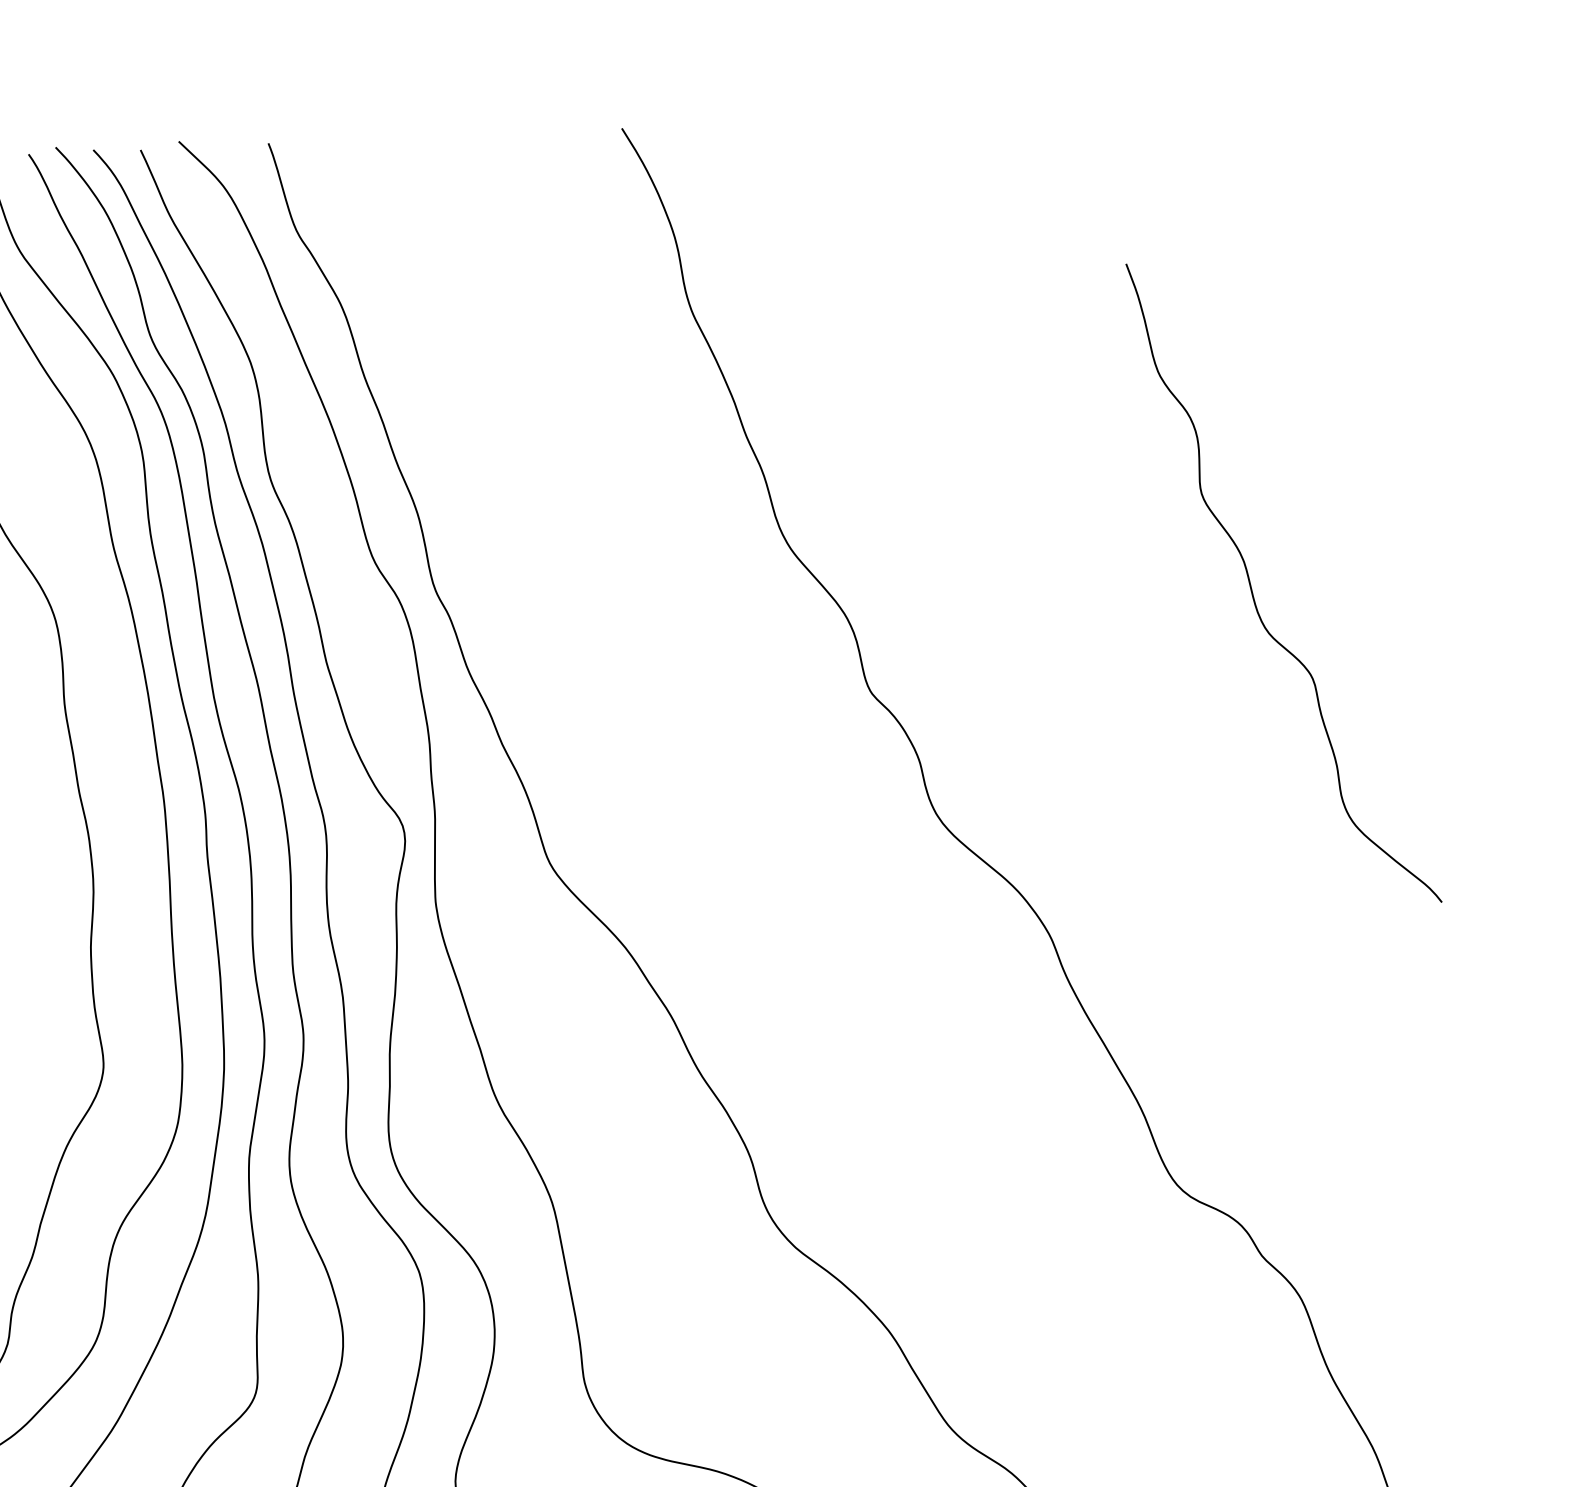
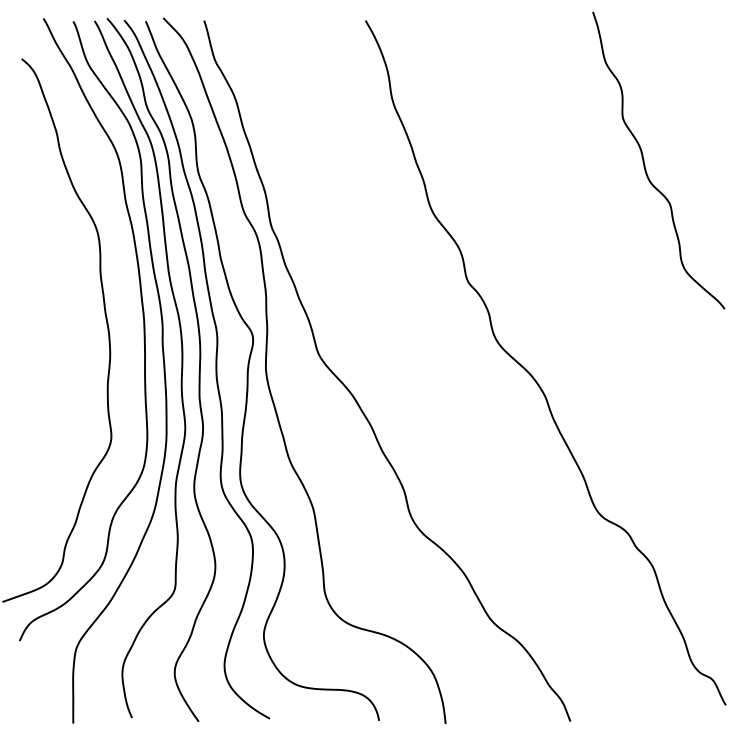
curve: (1255, 593) -> (645, 164), moved

